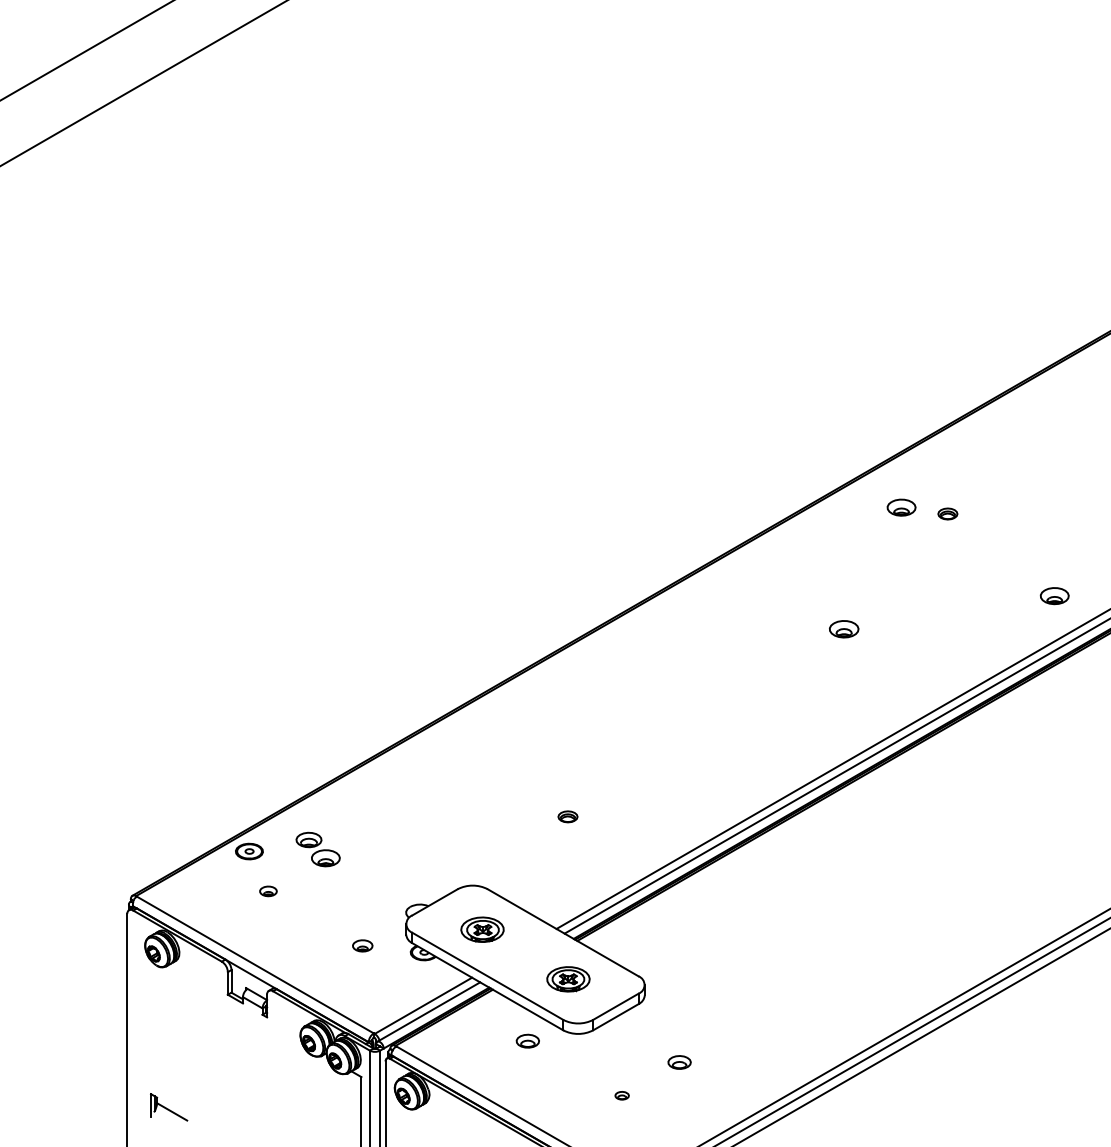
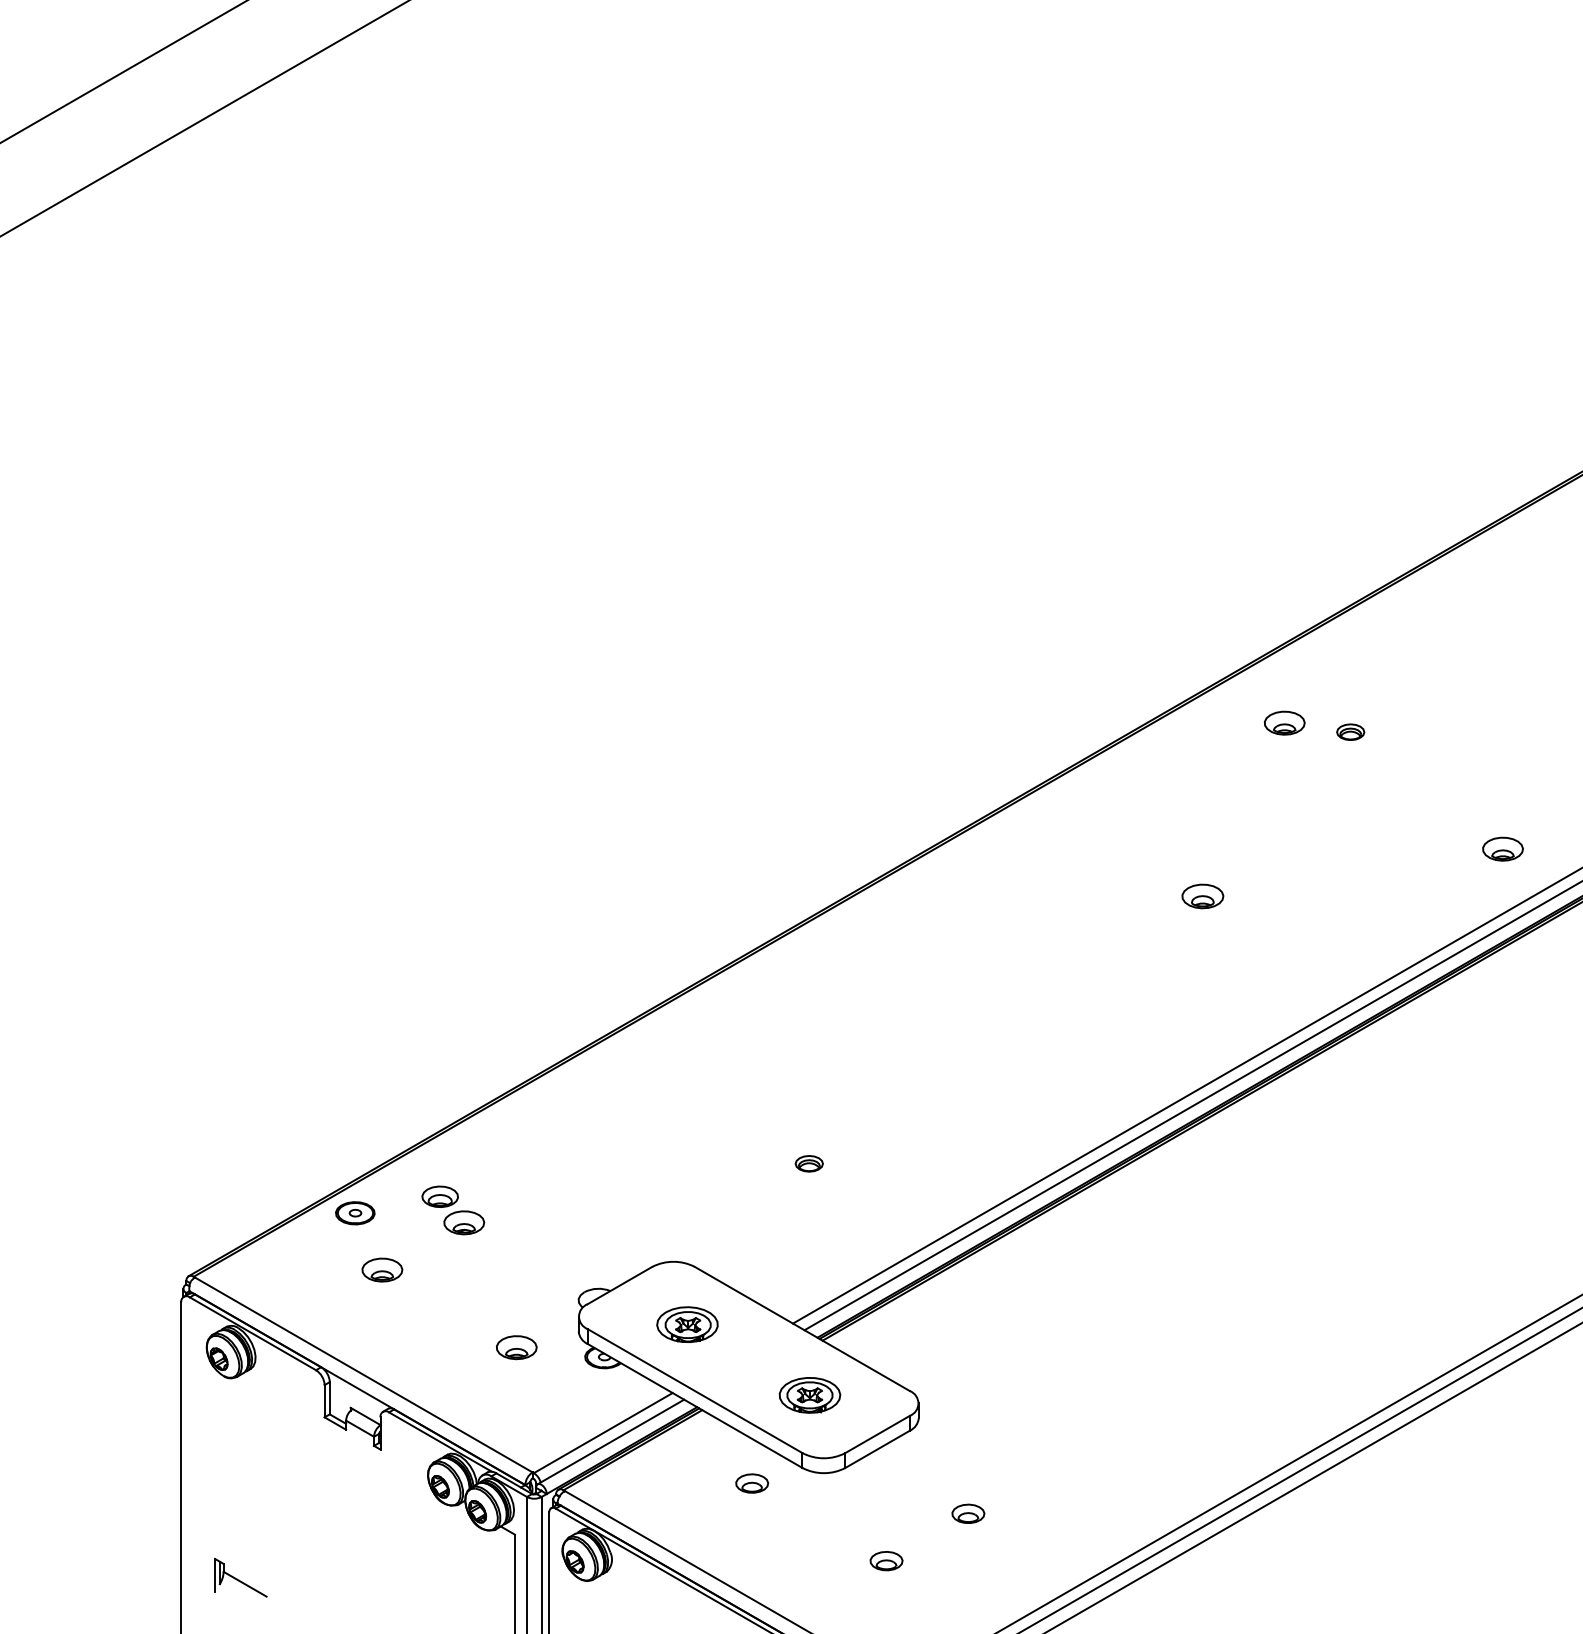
part: (268, 891) -> (382, 1269), size x1.67
part: (362, 945) -> (516, 1347), size x1.43
part: (622, 1095) -> (886, 1561), size x1.67

